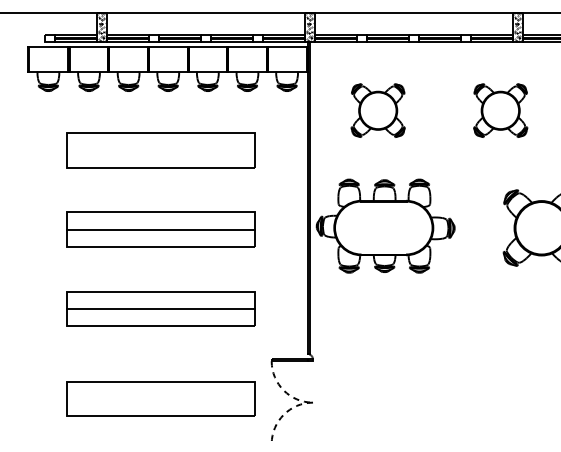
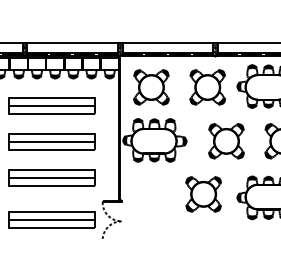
part: (378, 110) -> (151, 87), size x1.43
part: (500, 110) -> (207, 87), size x1.43
line: (160, 150) -> (51, 105), added
part: (491, 344) -> (203, 194), added
line: (160, 398) -> (51, 219), added

